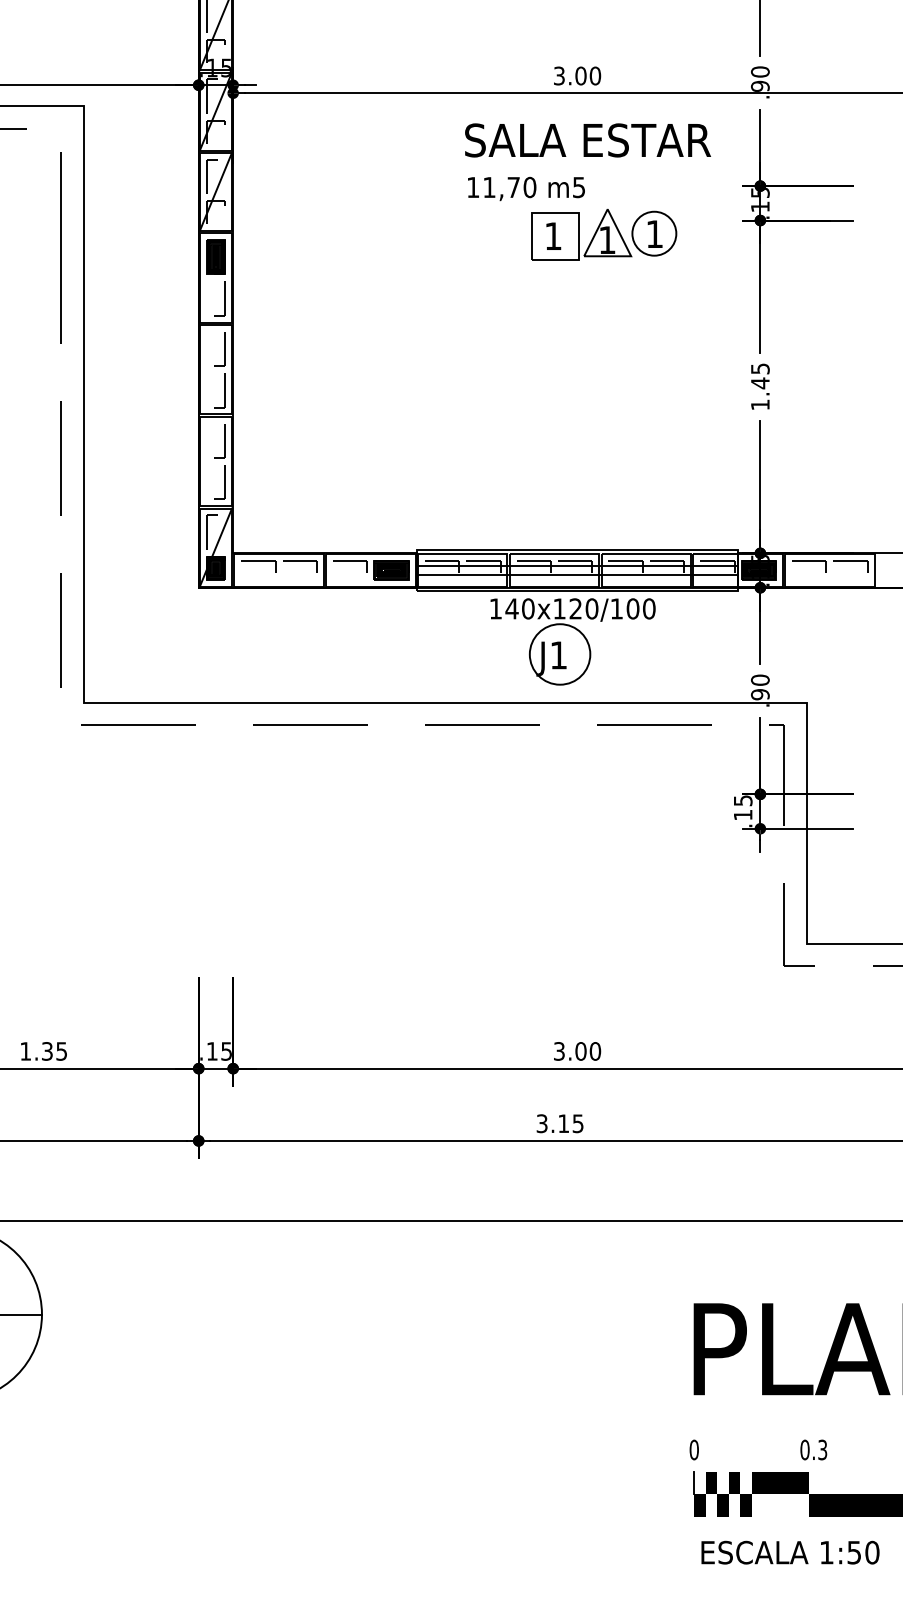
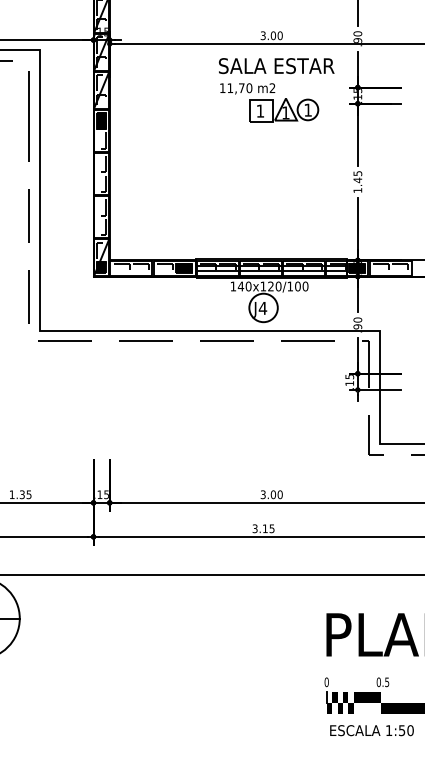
text: (579, 188) -> (272, 88), m5 -> m2
text: (557, 655) -> (262, 308), J1 -> J4
text: (823, 1448) -> (387, 681), 0.3 -> 0.5

